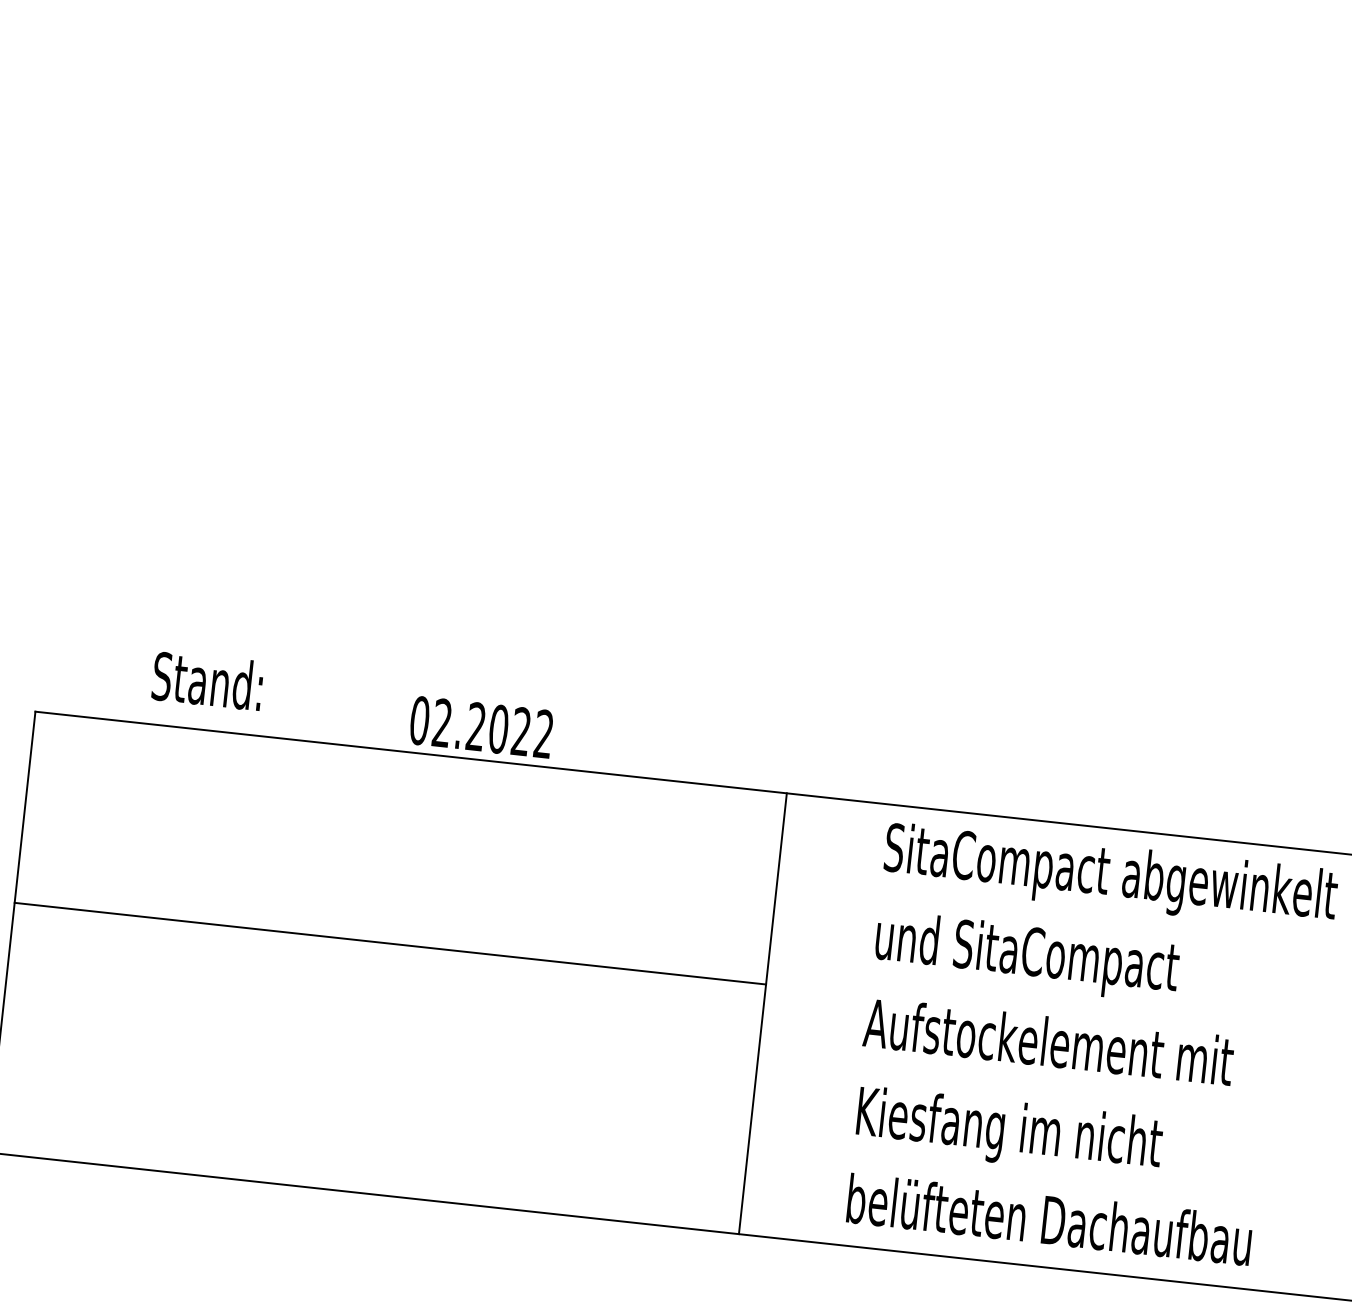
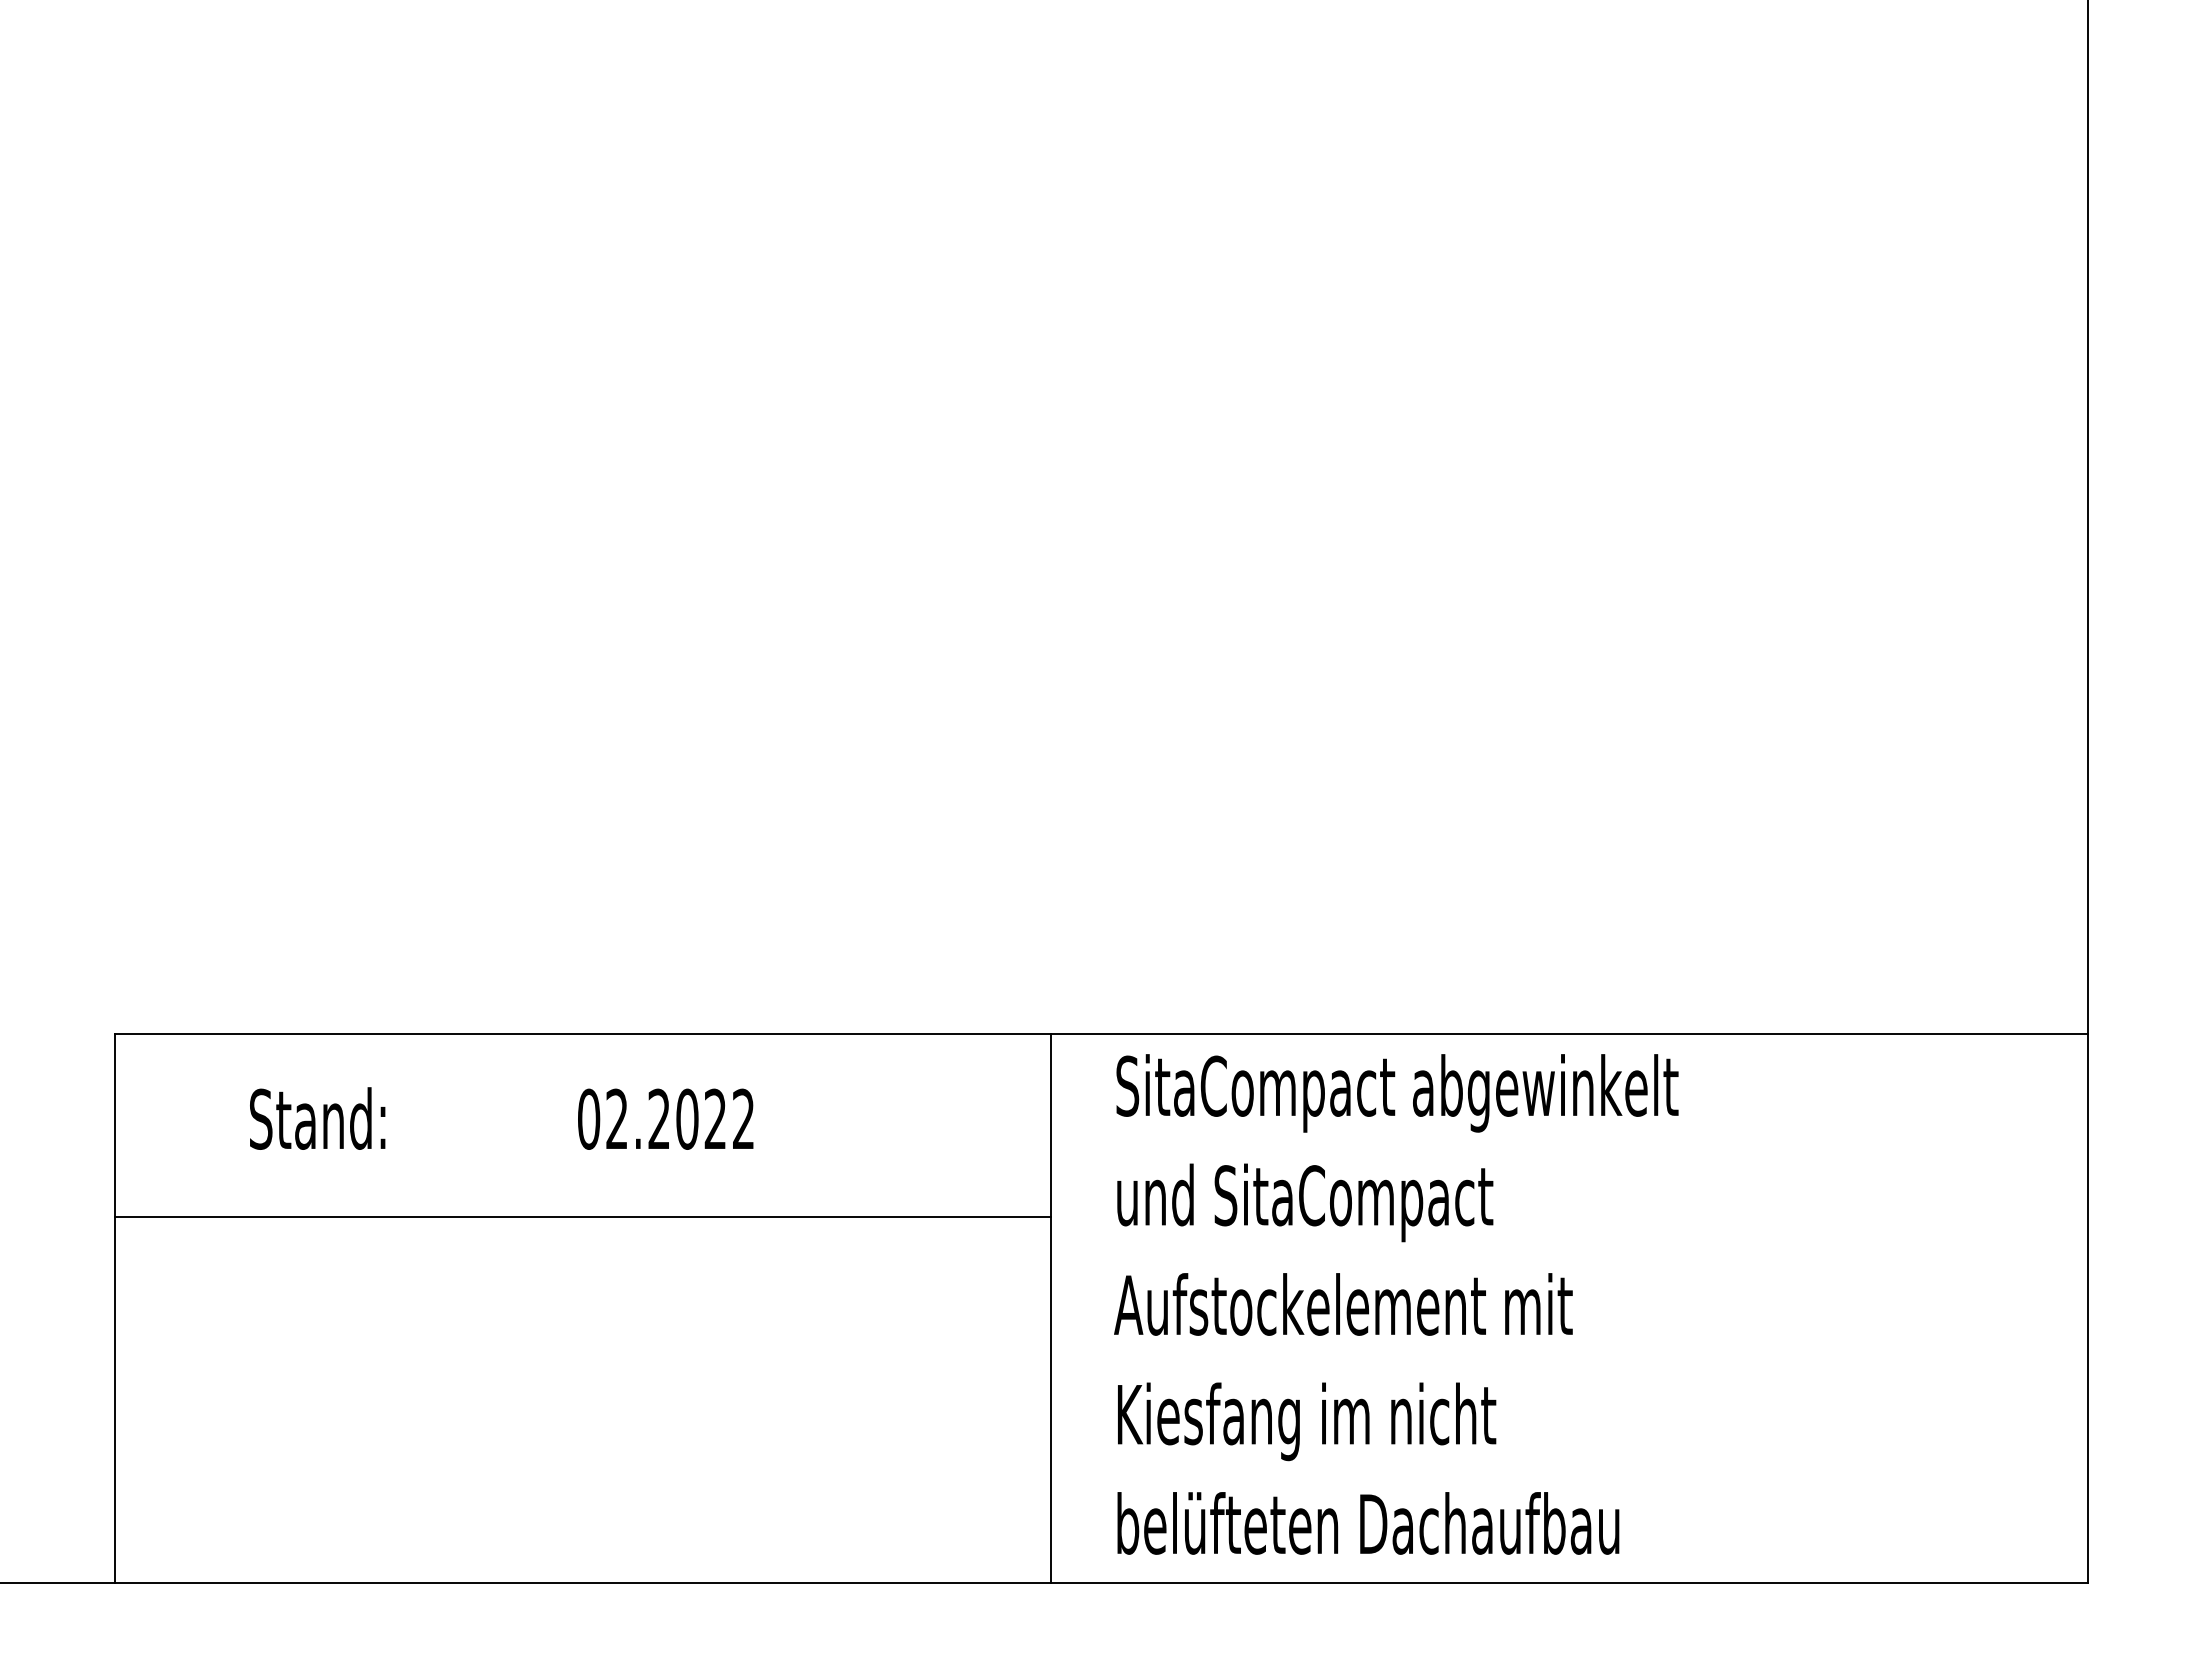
text: (207, 680) -> (317, 1118), moved
text: (481, 726) -> (665, 1118), moved
line: (390, 943) -> (582, 1216), moved
text: (1091, 1046) -> (1396, 1304), moved

